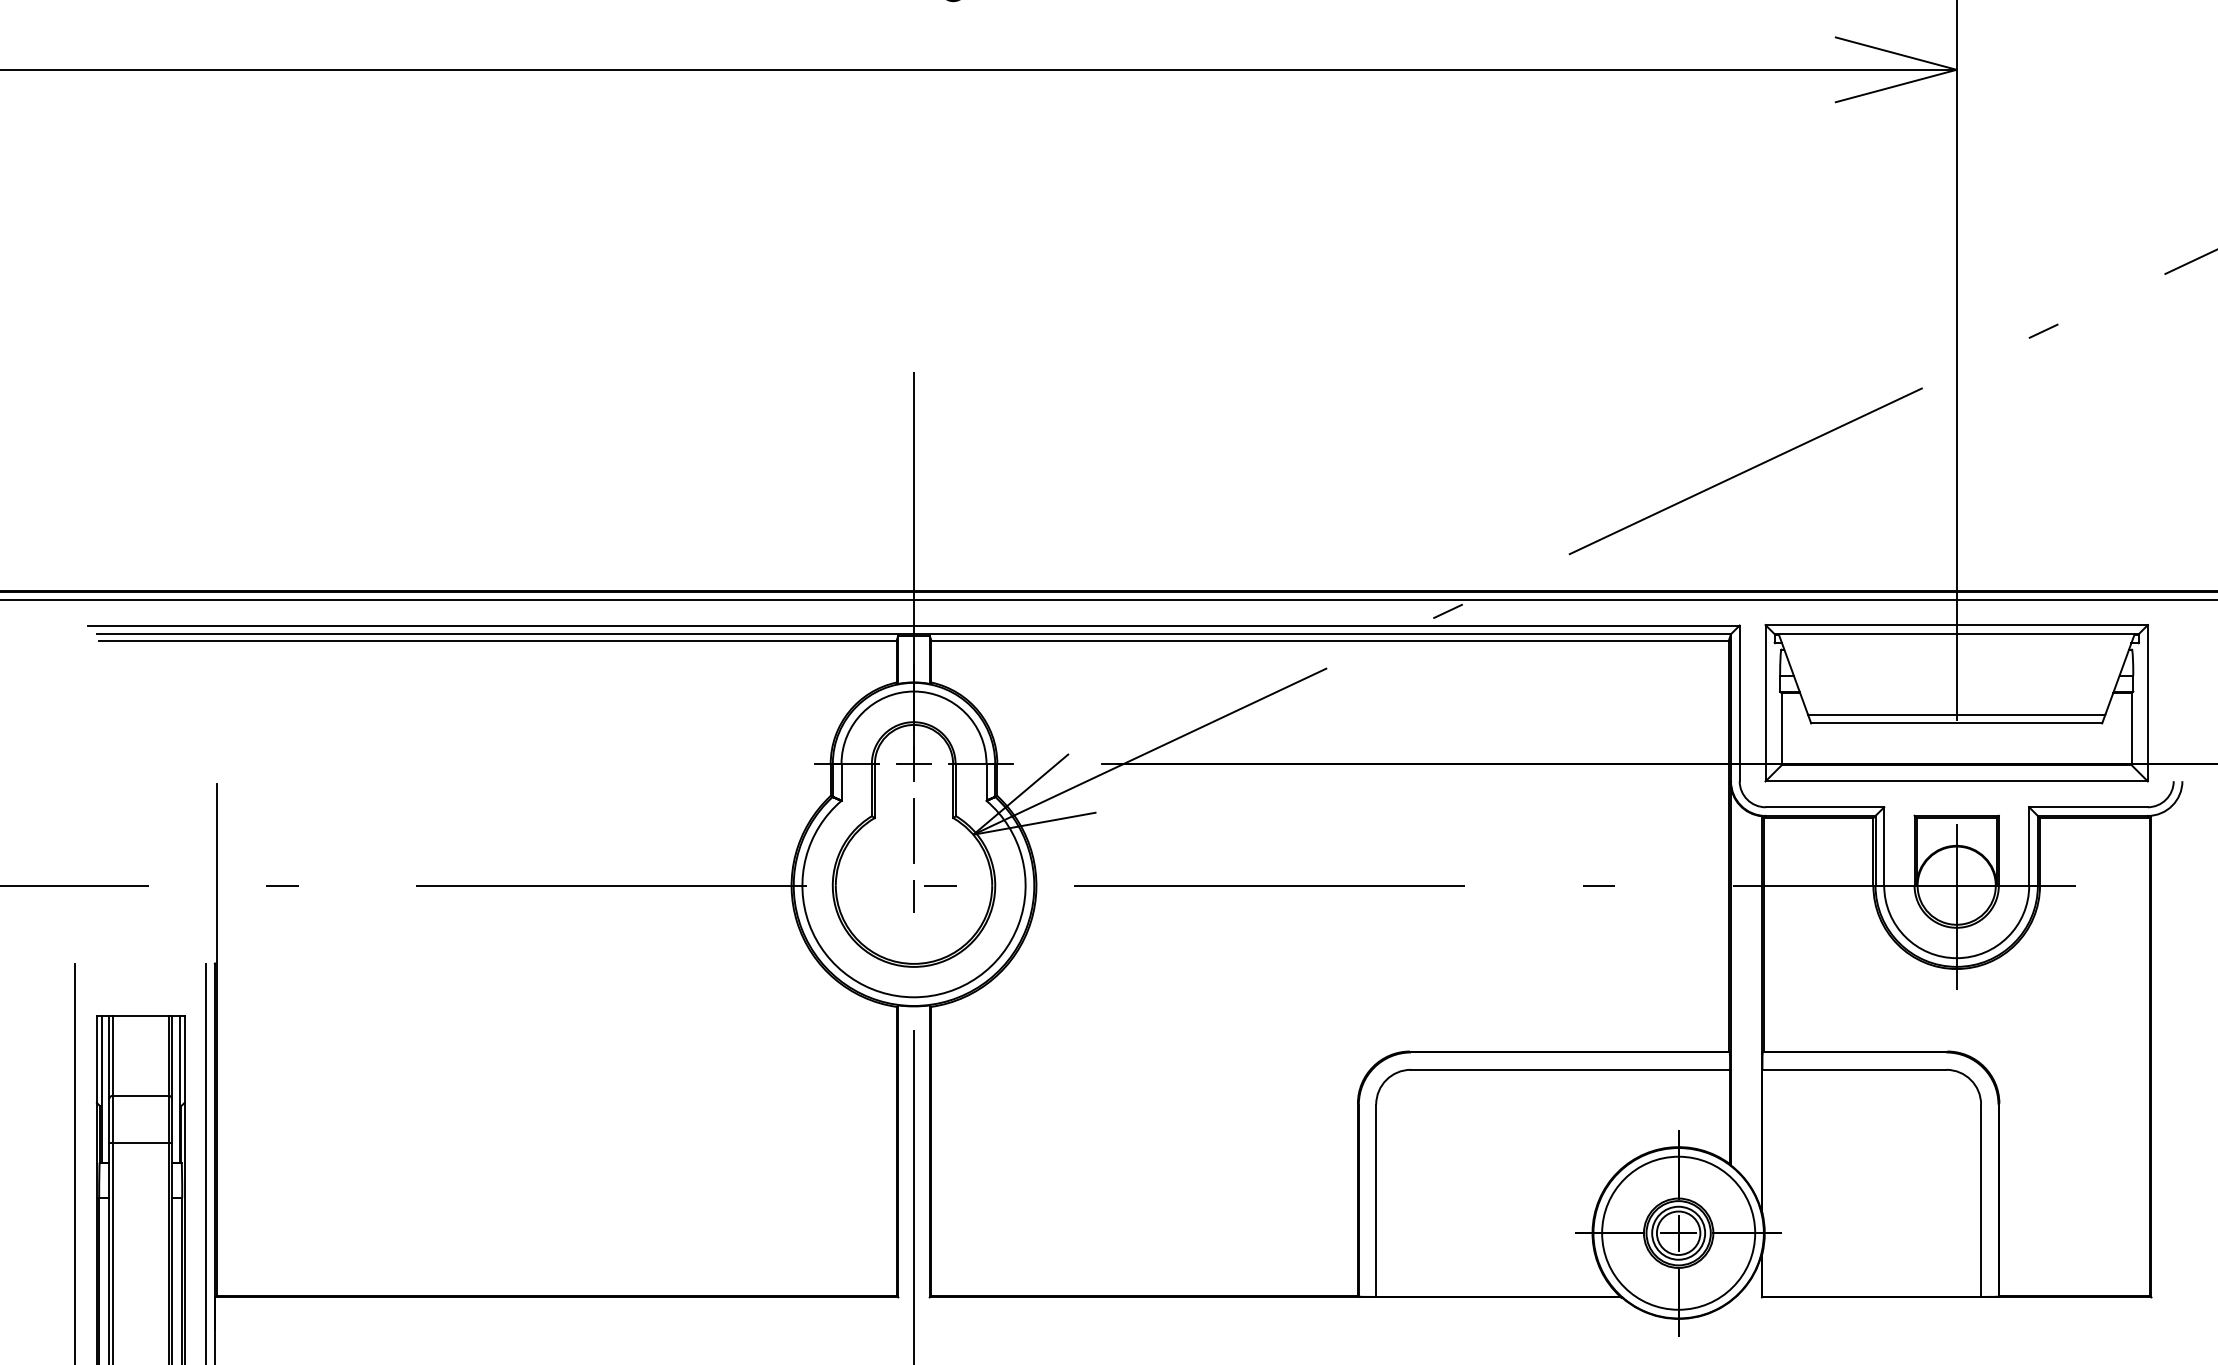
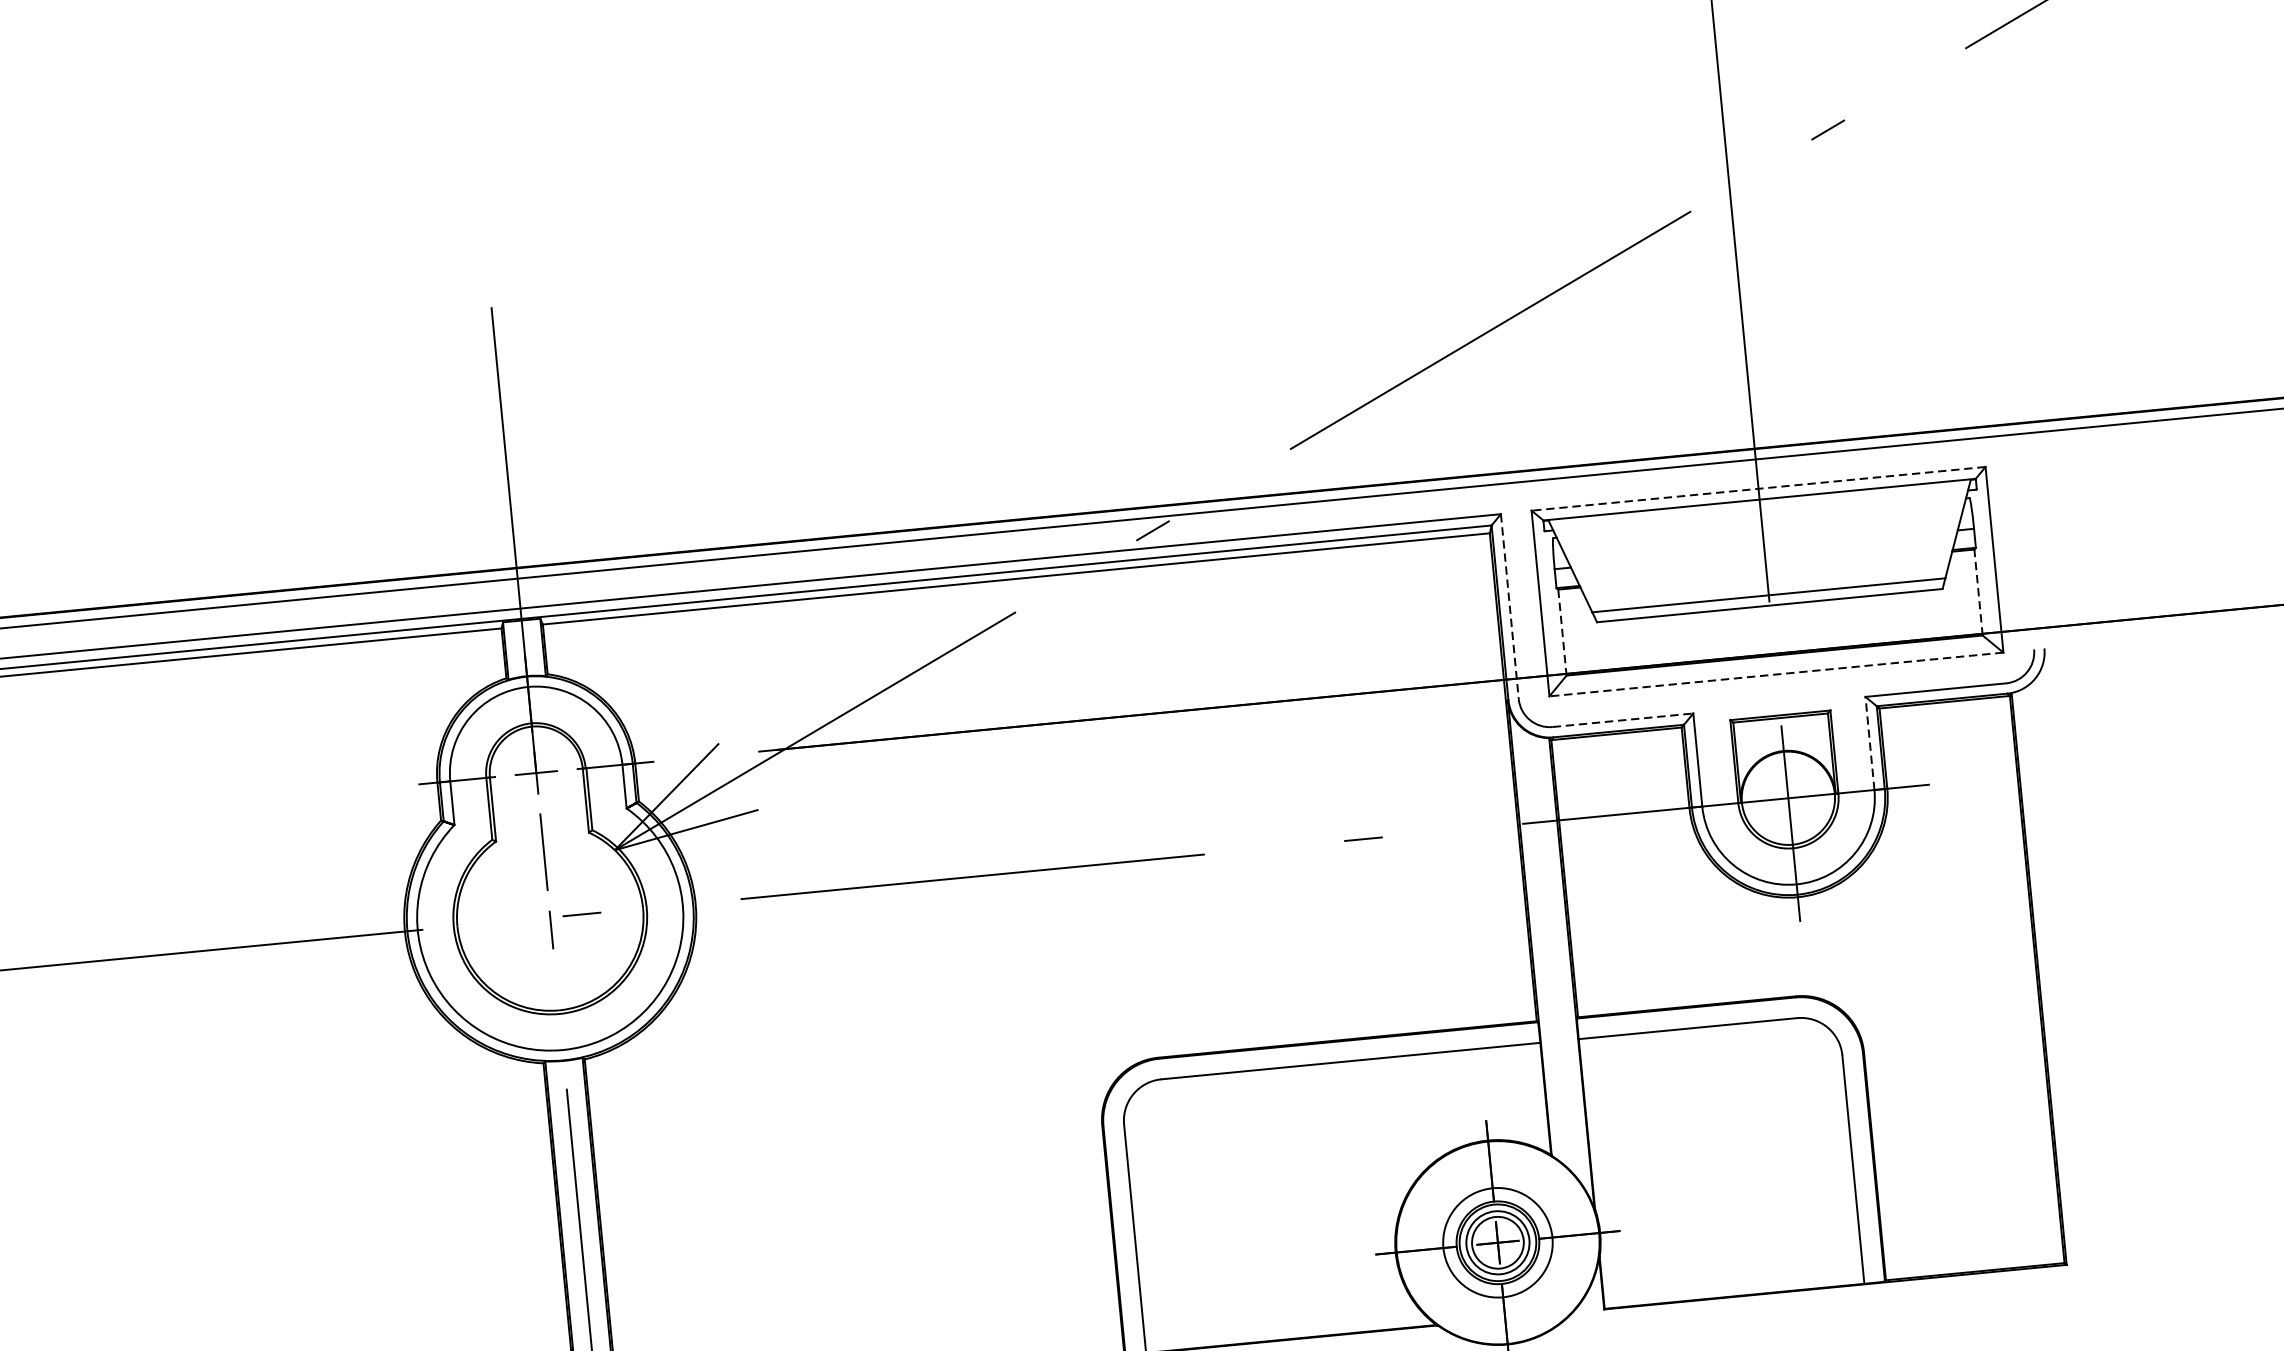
line: (1956, 625) -> (1758, 489), solid -> dashed
line: (1739, 703) -> (1509, 606), solid -> dashed
line: (2131, 728) -> (1977, 591), solid -> dashed
line: (1781, 729) -> (1562, 632), solid -> dashed
line: (1956, 781) -> (1776, 674), solid -> dashed
line: (1825, 807) -> (1623, 720), solid -> dashed
line: (2029, 845) -> (1870, 742), solid -> dashed
circle: (1678, 1232) -> (1497, 1241), size x0.6

